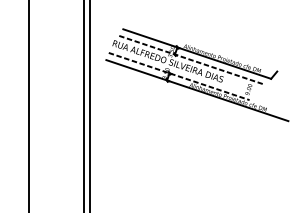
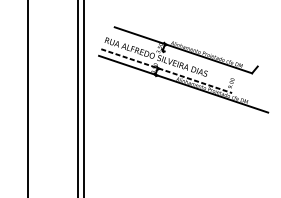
line: (190, 59) -> (177, 55), removed

